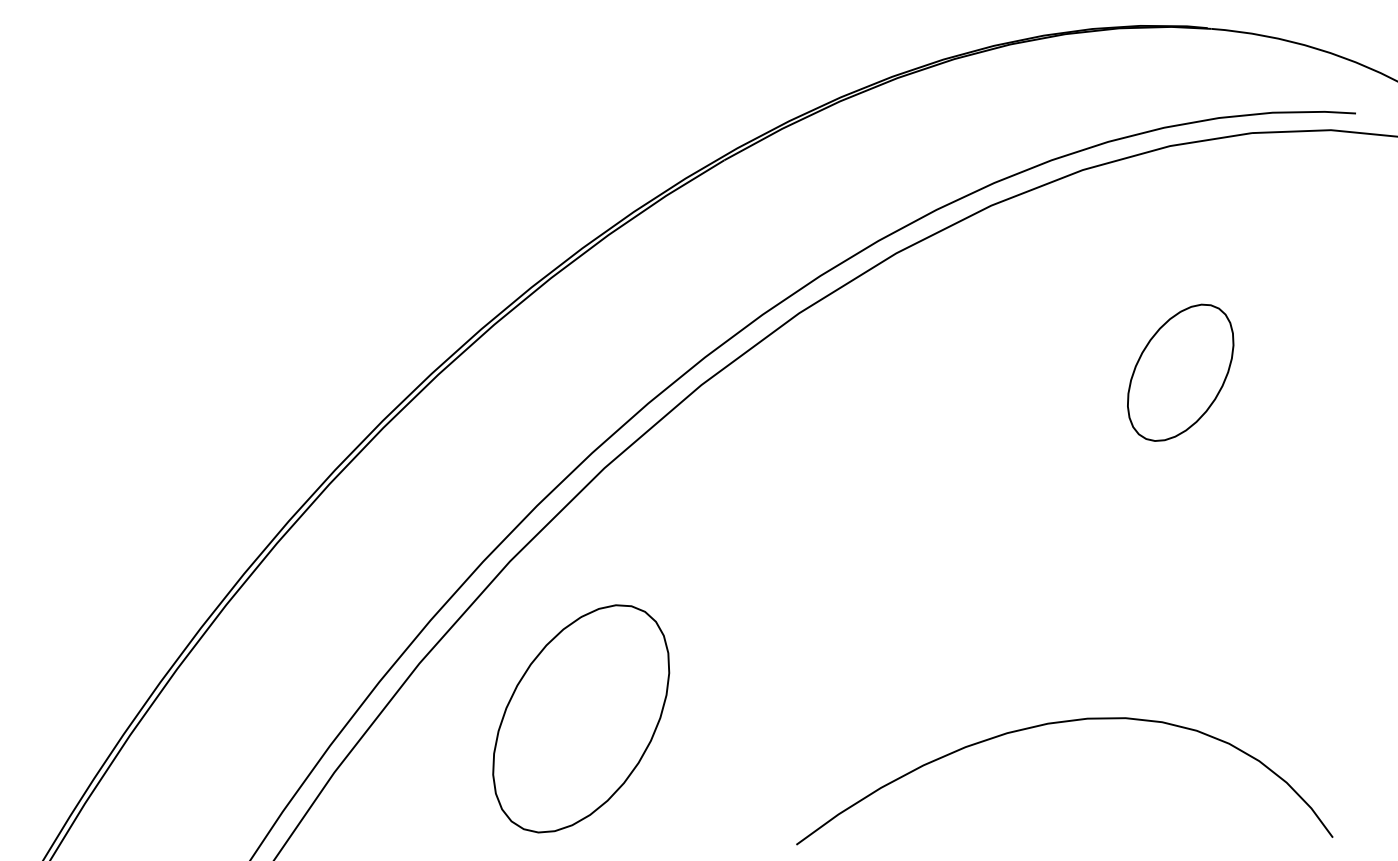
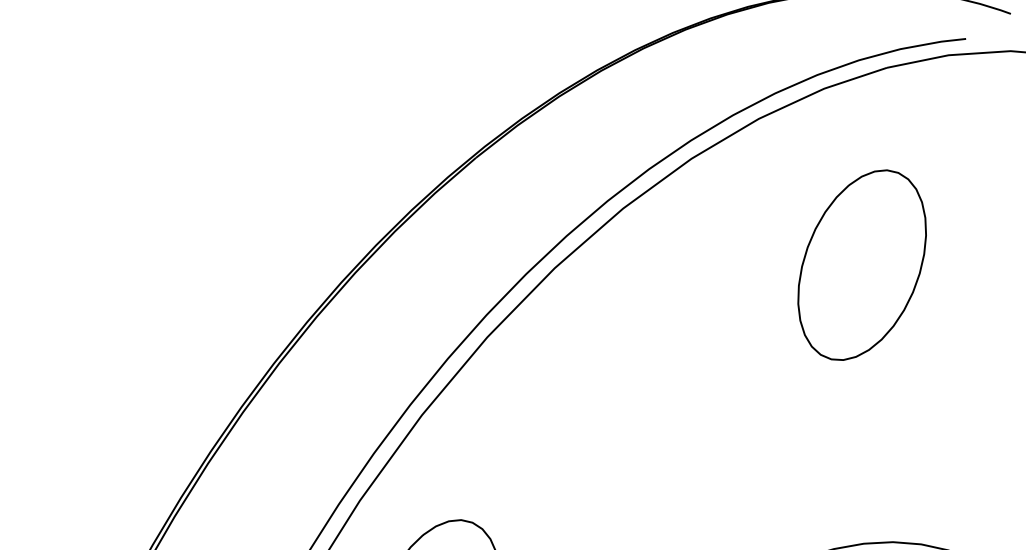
part: (1180, 372) -> (861, 265), size x1.67

